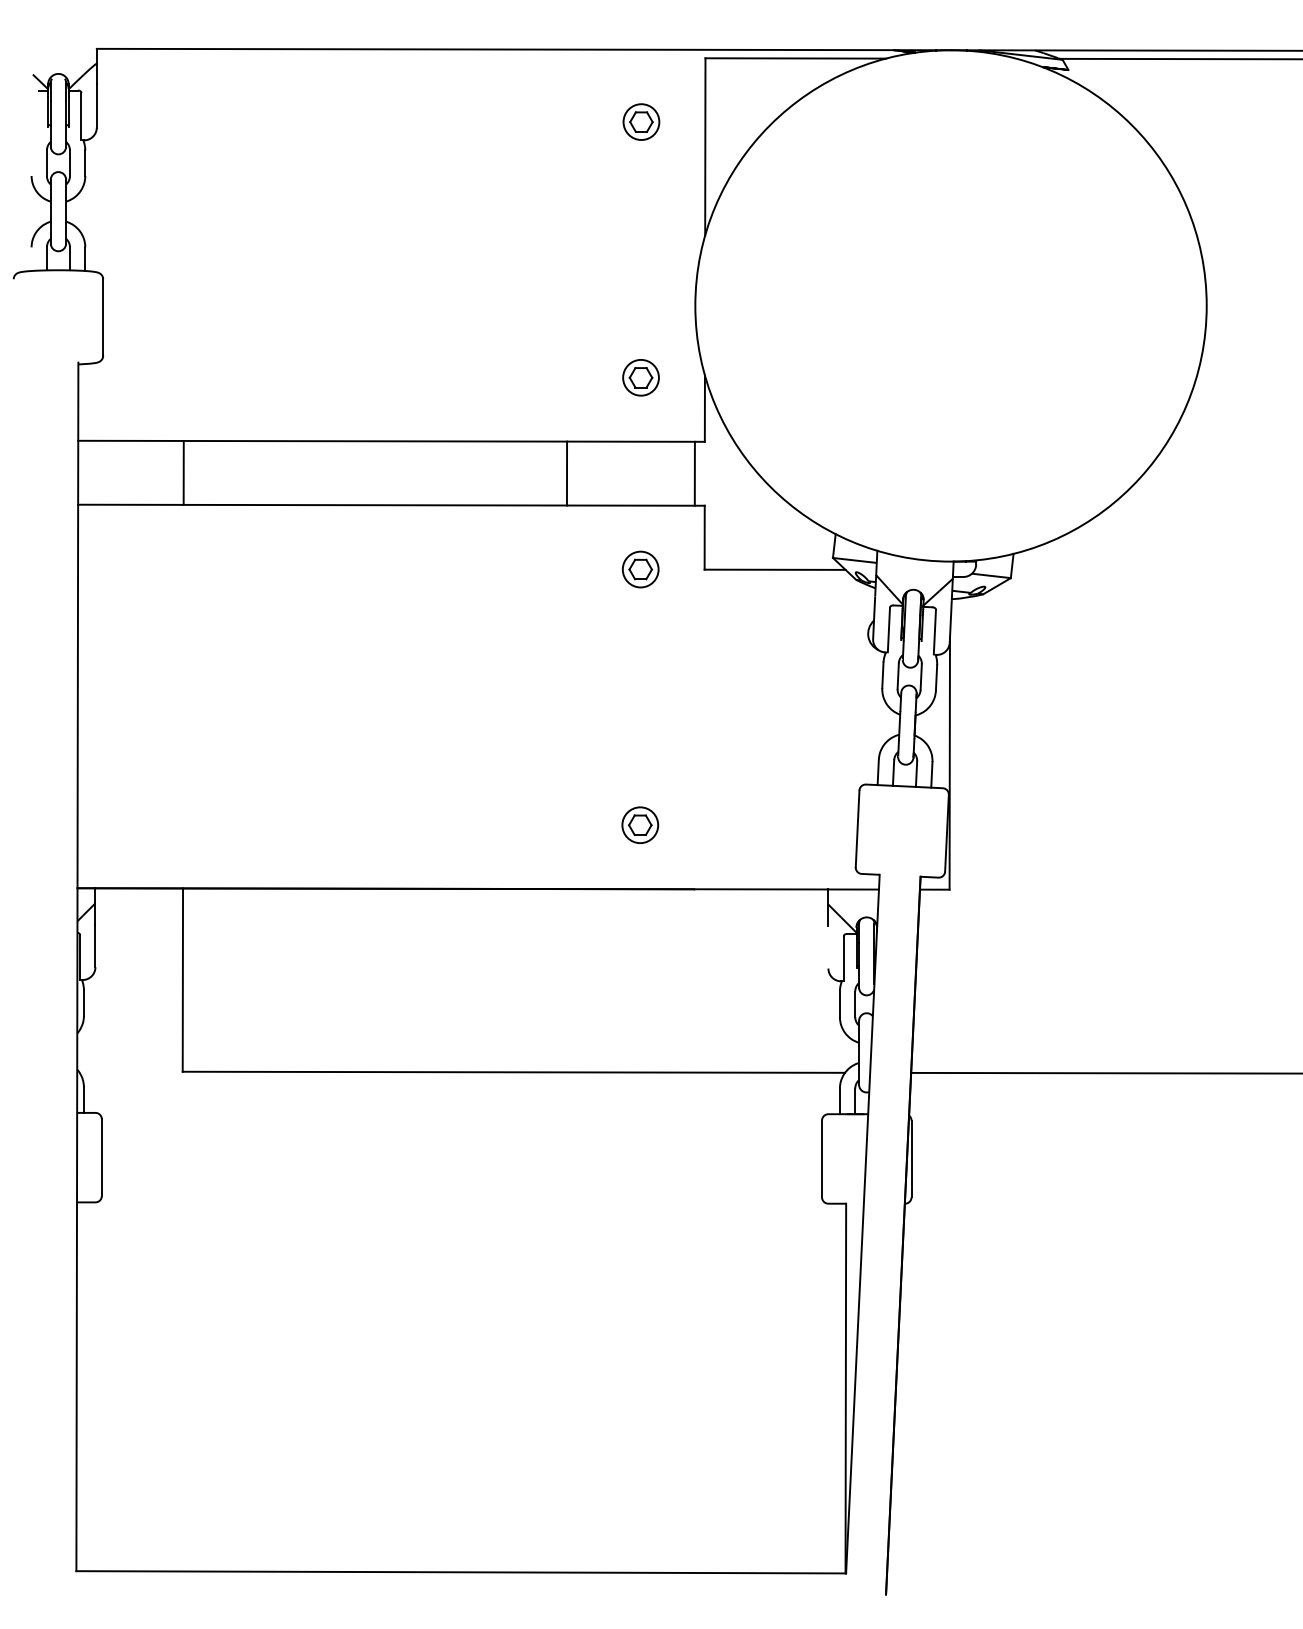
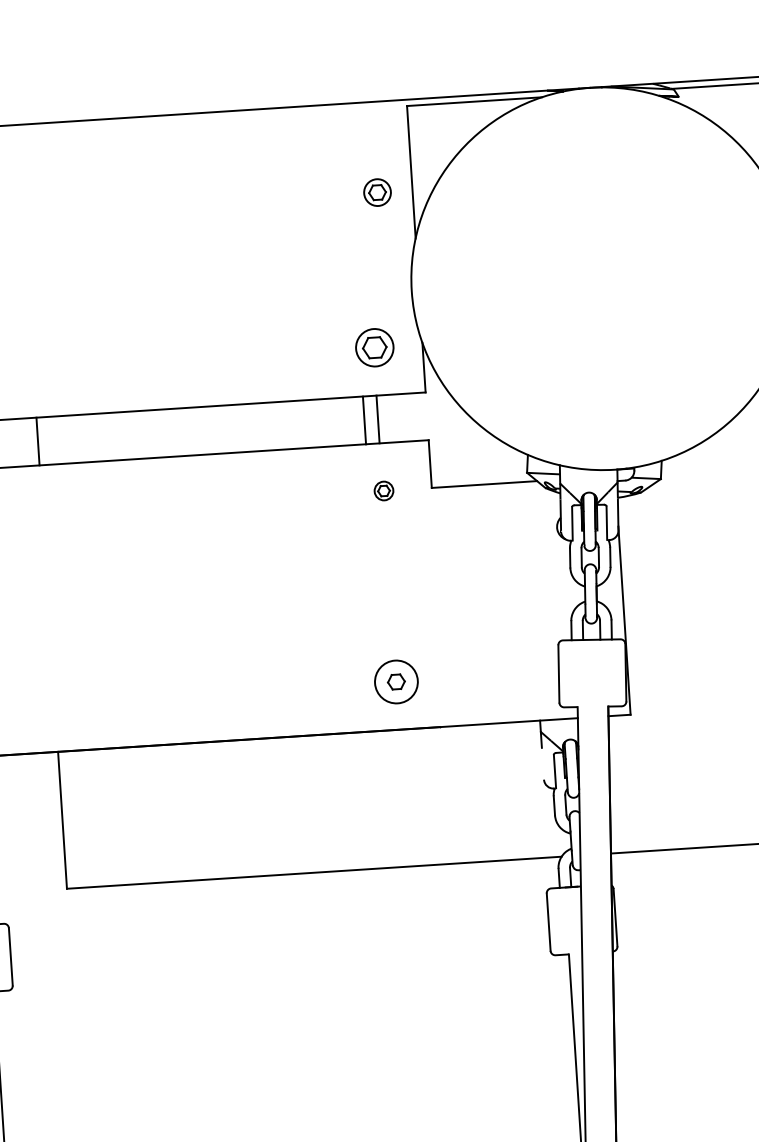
part: (641, 121) -> (377, 192), moved
part: (640, 377) -> (374, 347), size x1.4
line: (566, 473) -> (377, 419), moved
line: (694, 473) -> (364, 420), moved
part: (640, 569) -> (383, 490), size x0.7
circle: (640, 825) -> (396, 682), size x1.6

